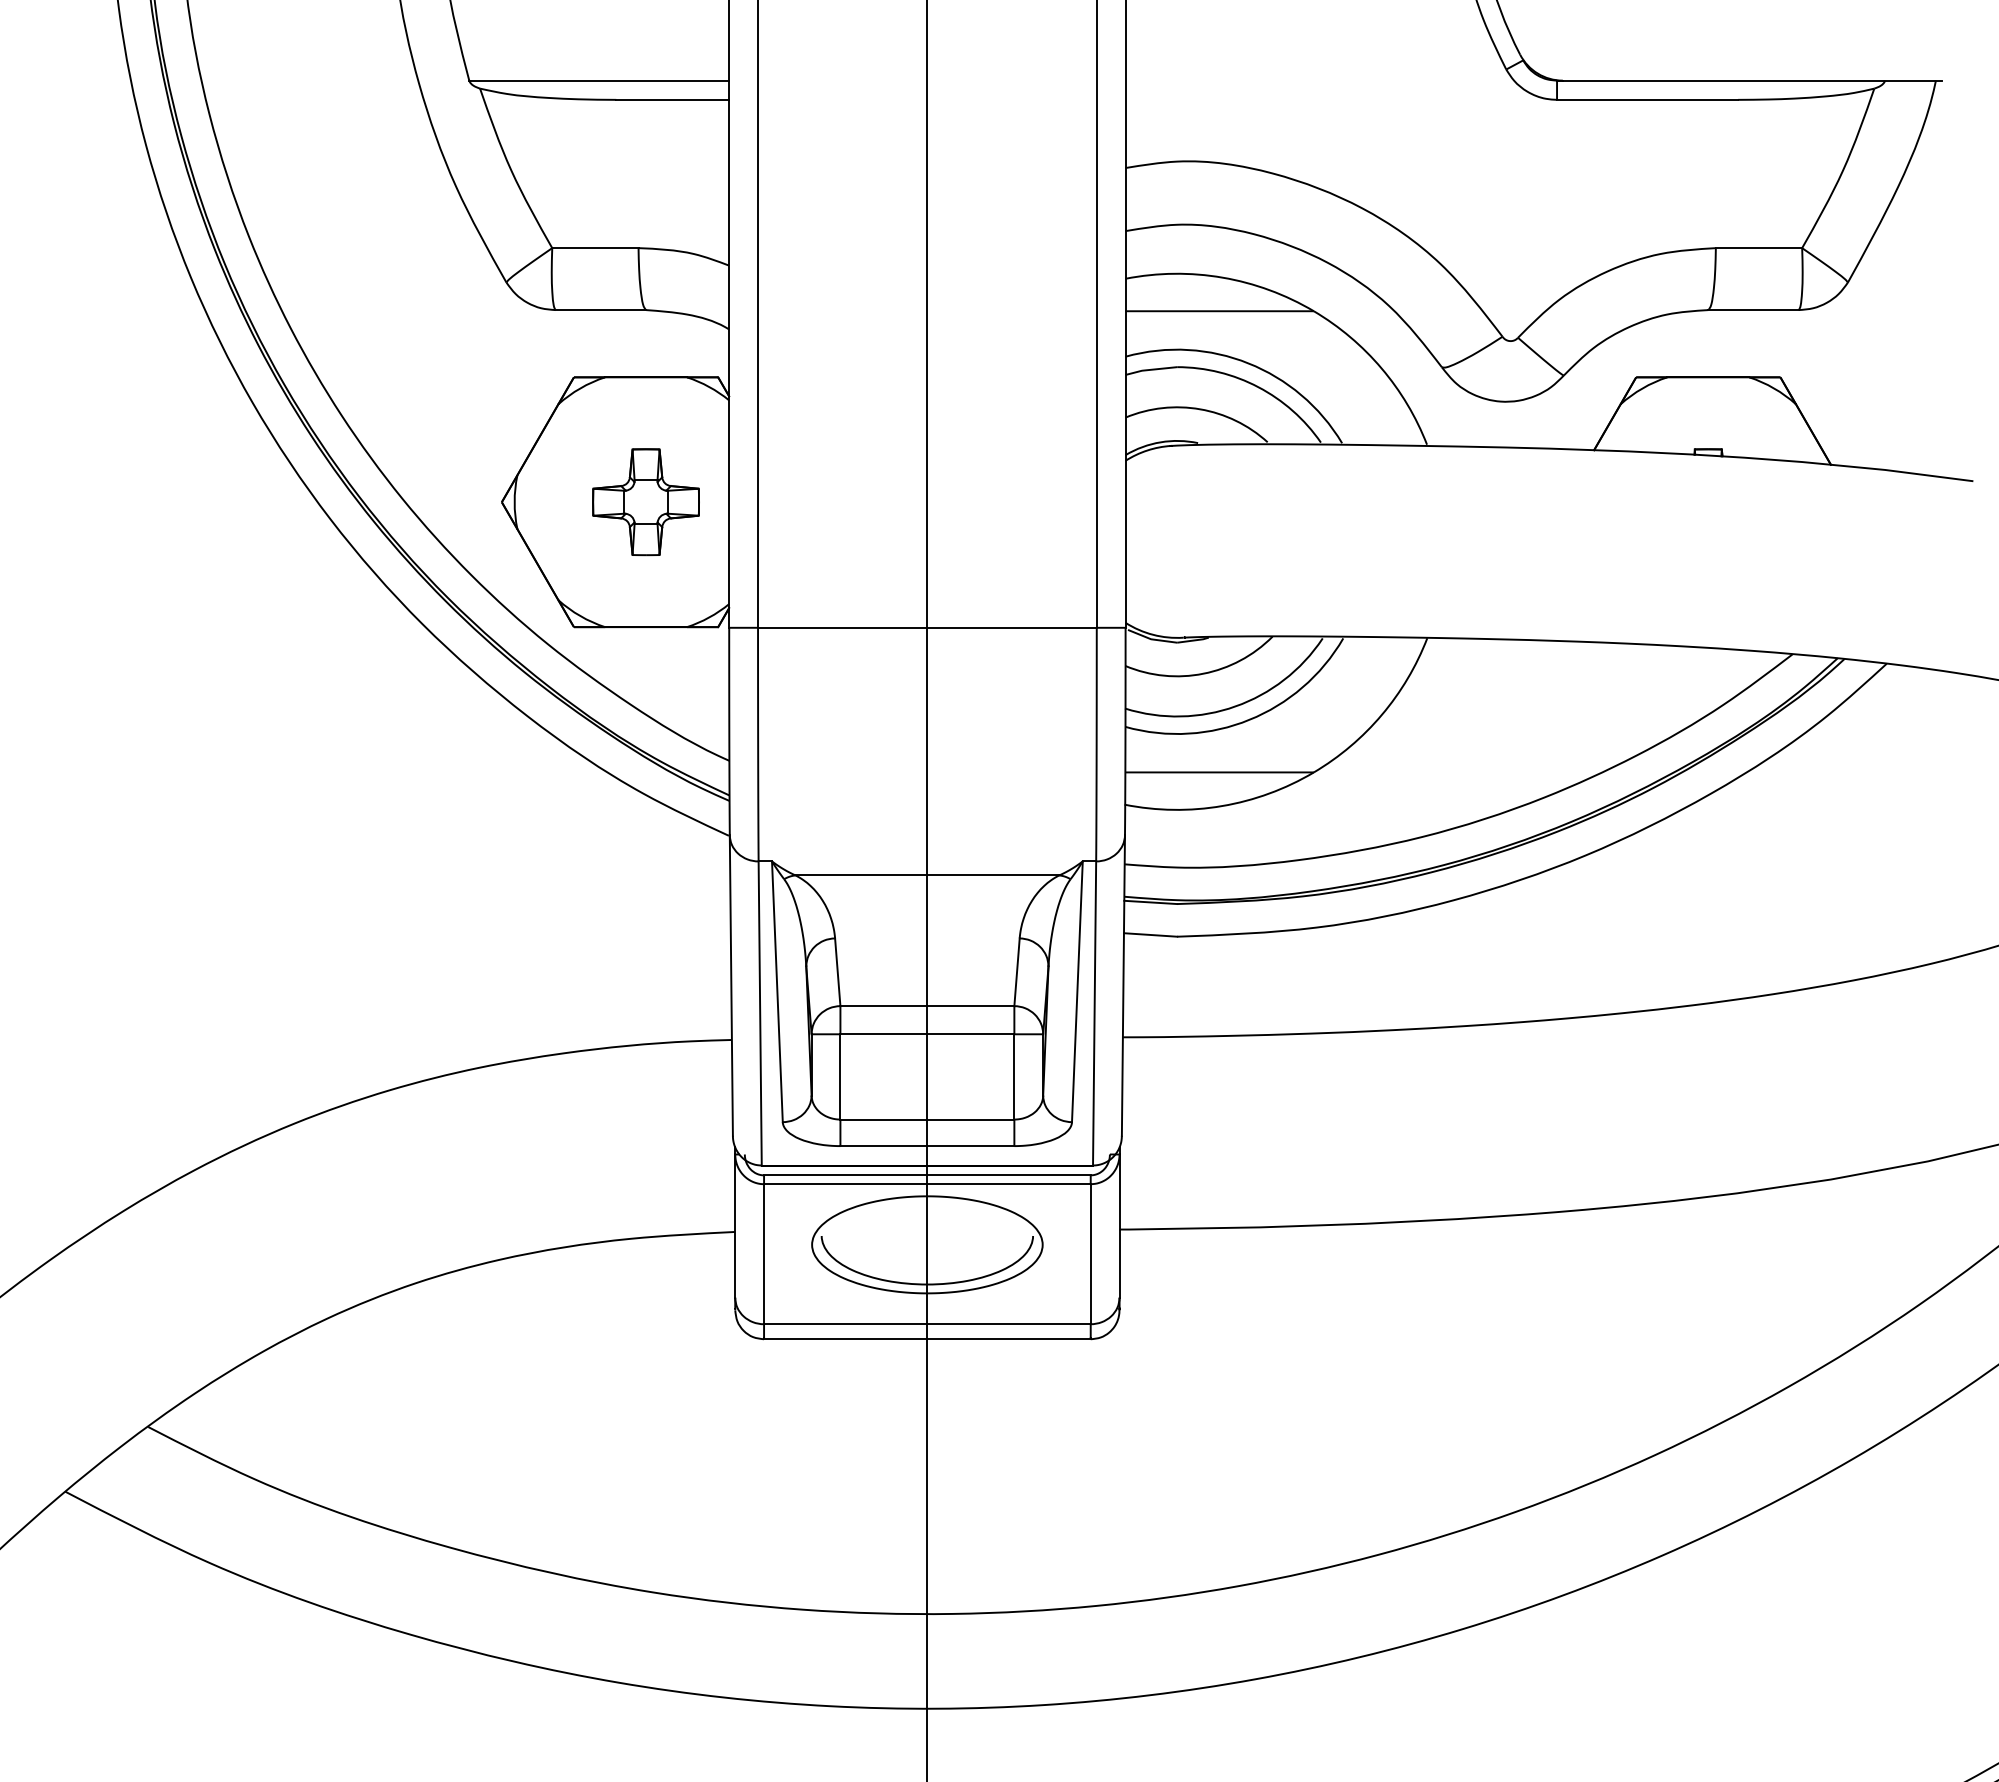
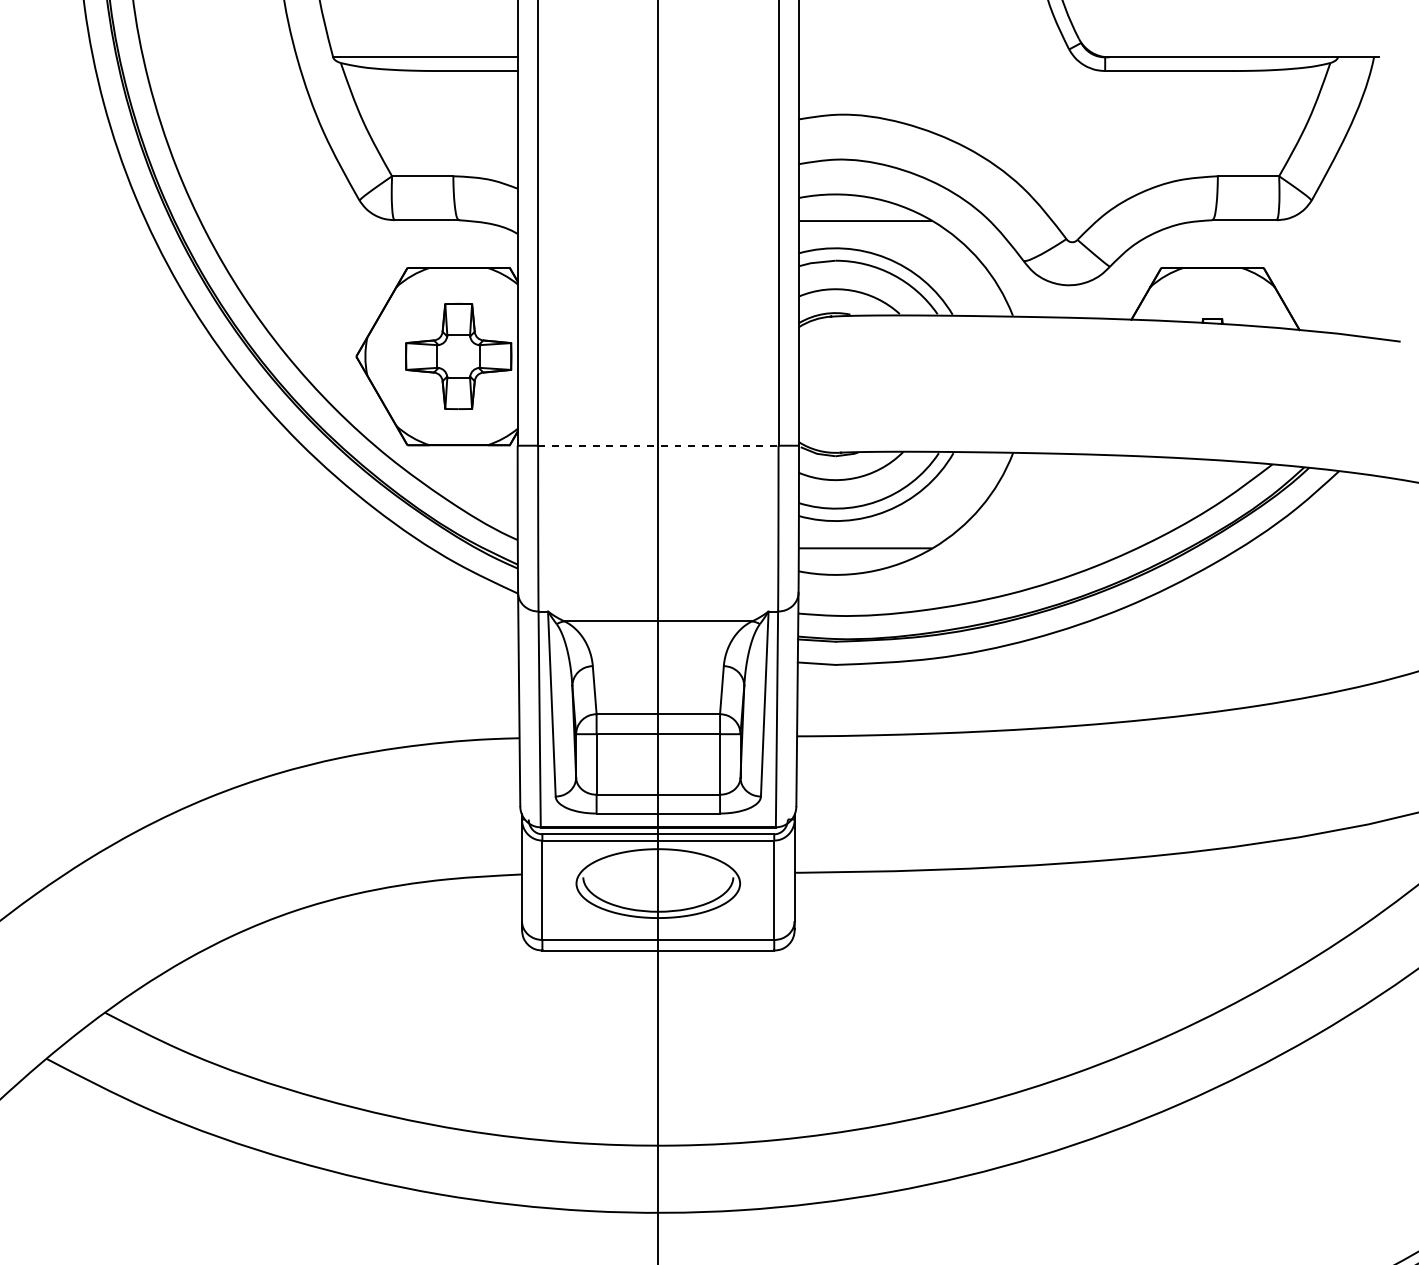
part: (645, 502) -> (458, 356), size x1.4
line: (927, 627) -> (658, 445), solid -> dashed

